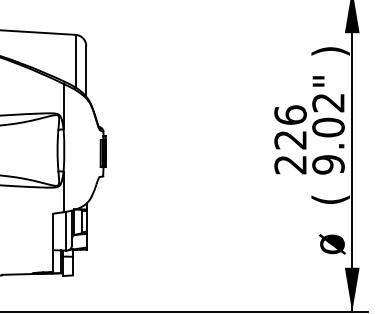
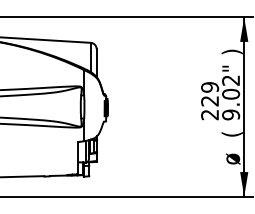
text: (291, 115) -> (210, 87), 226 -> 229

